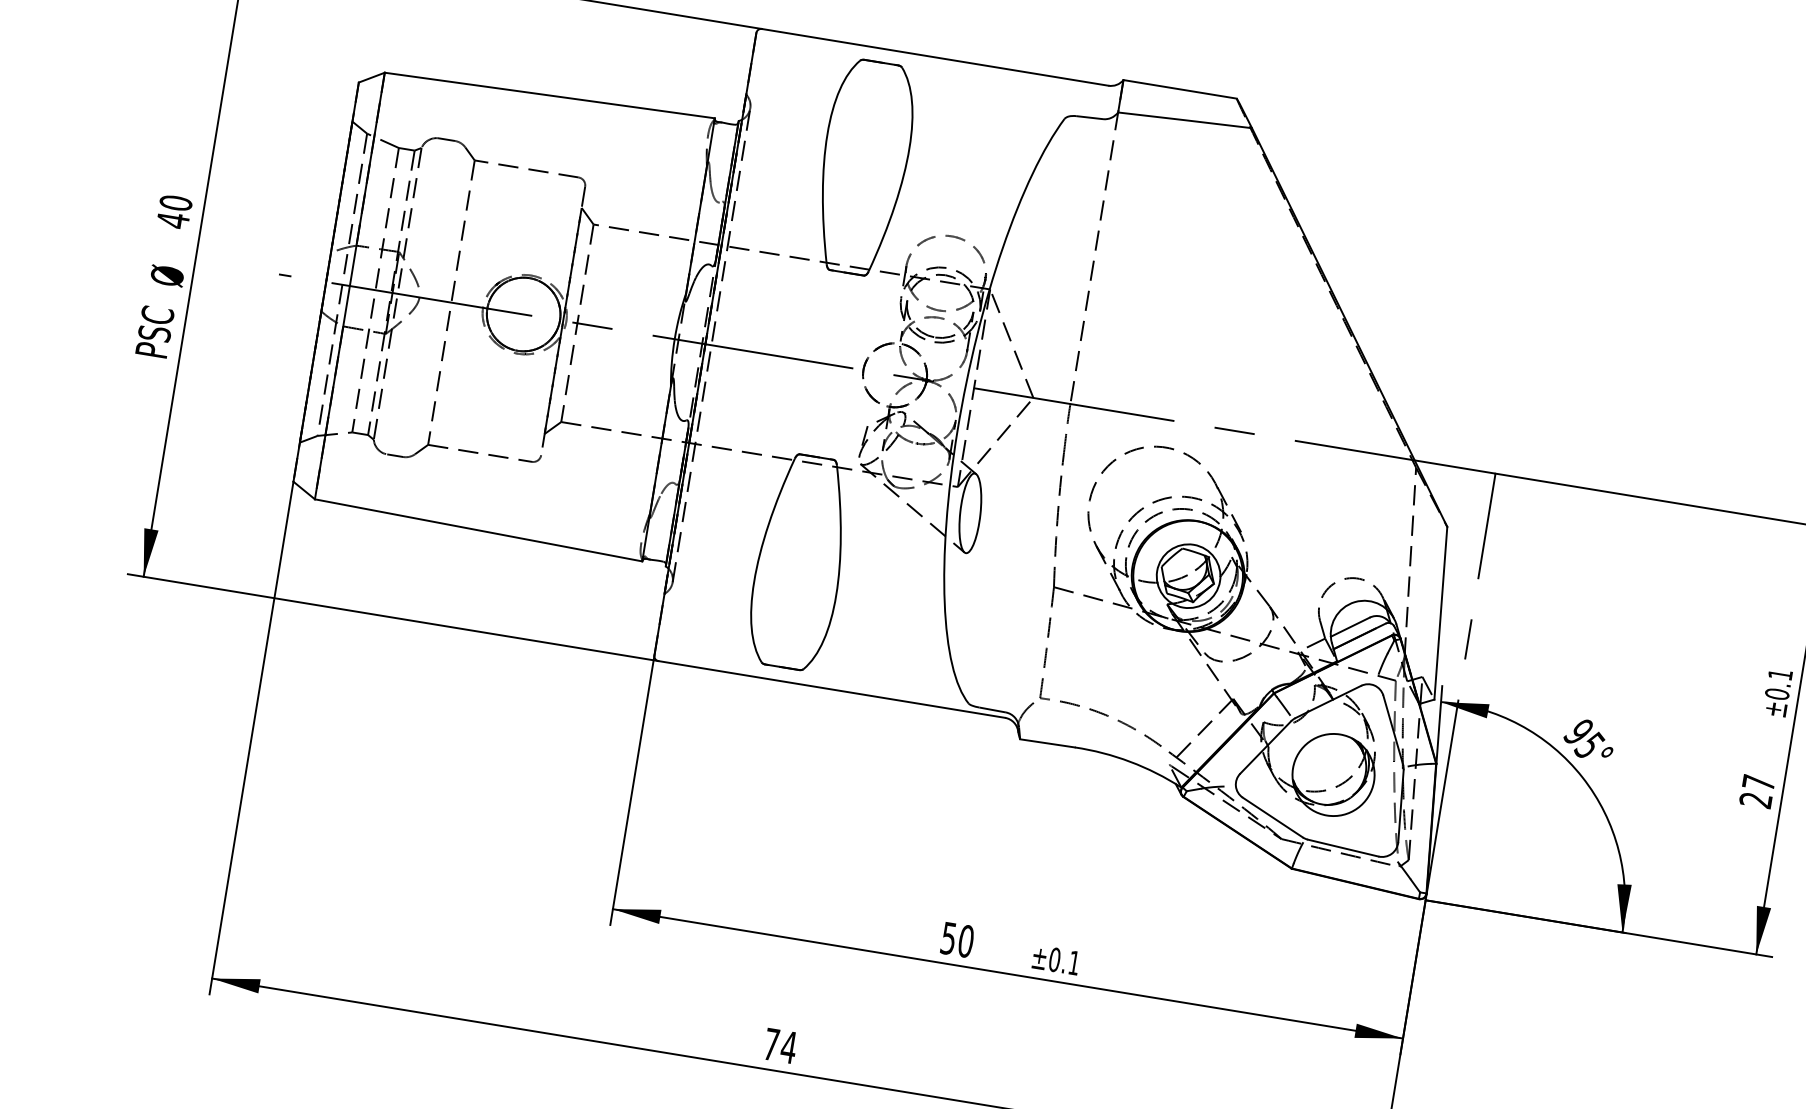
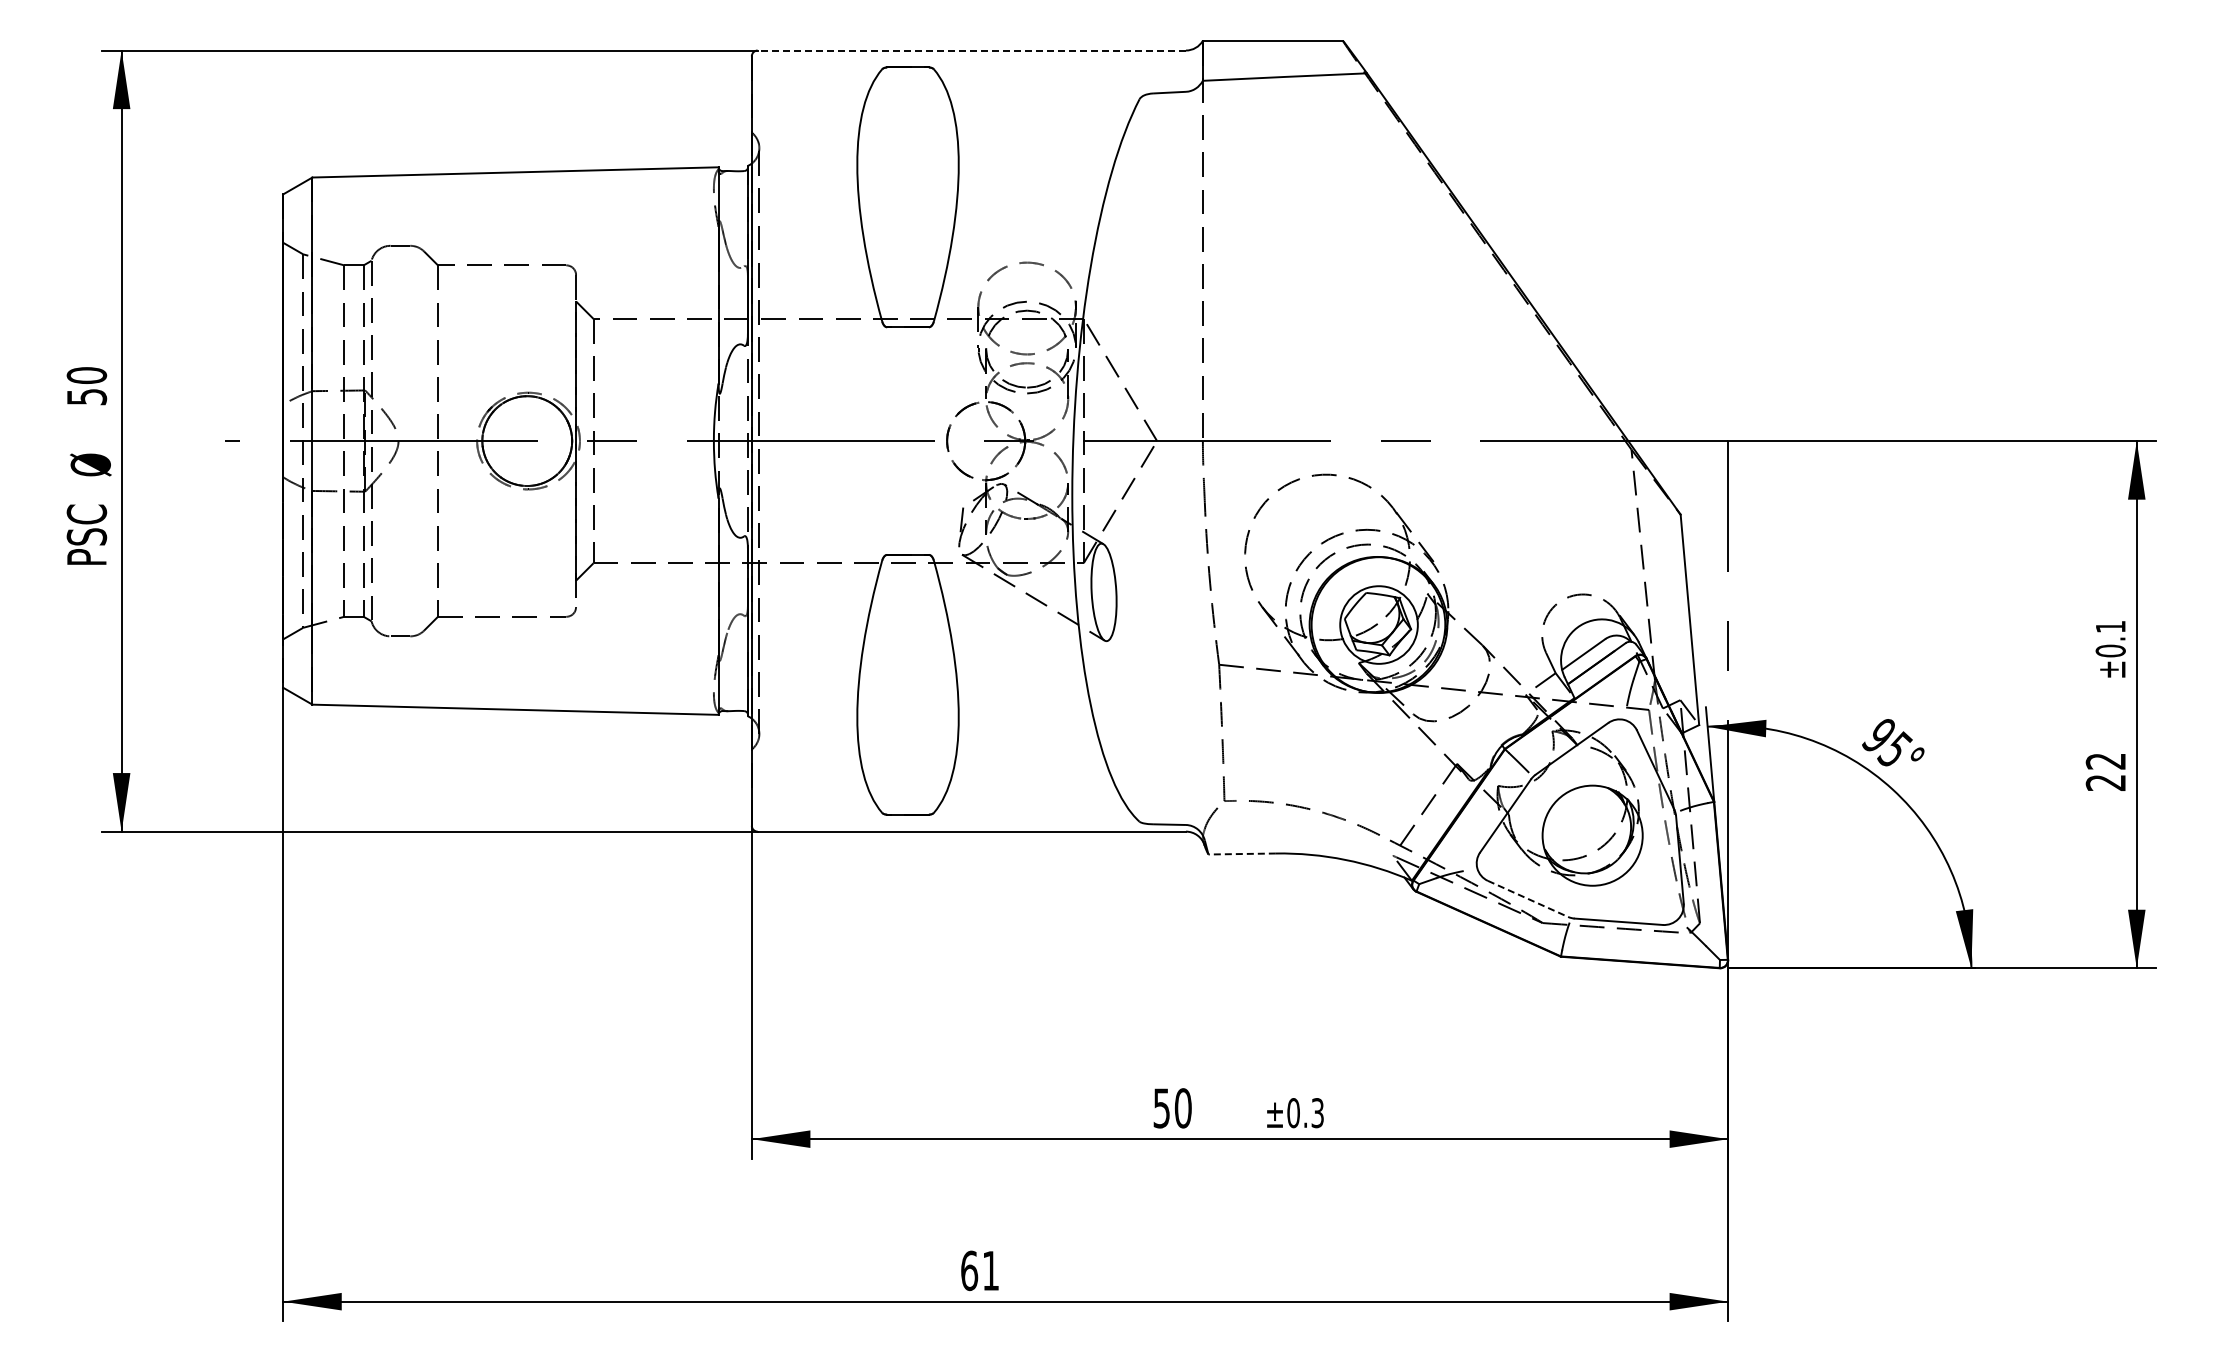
line: (934, 57) -> (971, 50), solid -> dashed
text: (173, 220) -> (87, 397), 40 -> 50
line: (1047, 743) -> (1242, 854), solid -> dashed
text: (1758, 782) -> (2105, 761), 27 -> 22
line: (1273, 817) -> (1528, 898), solid -> dashed
text: (1074, 963) -> (1317, 1113), ±0.1 -> ±0.3
text: (780, 1045) -> (980, 1270), 74 -> 61

